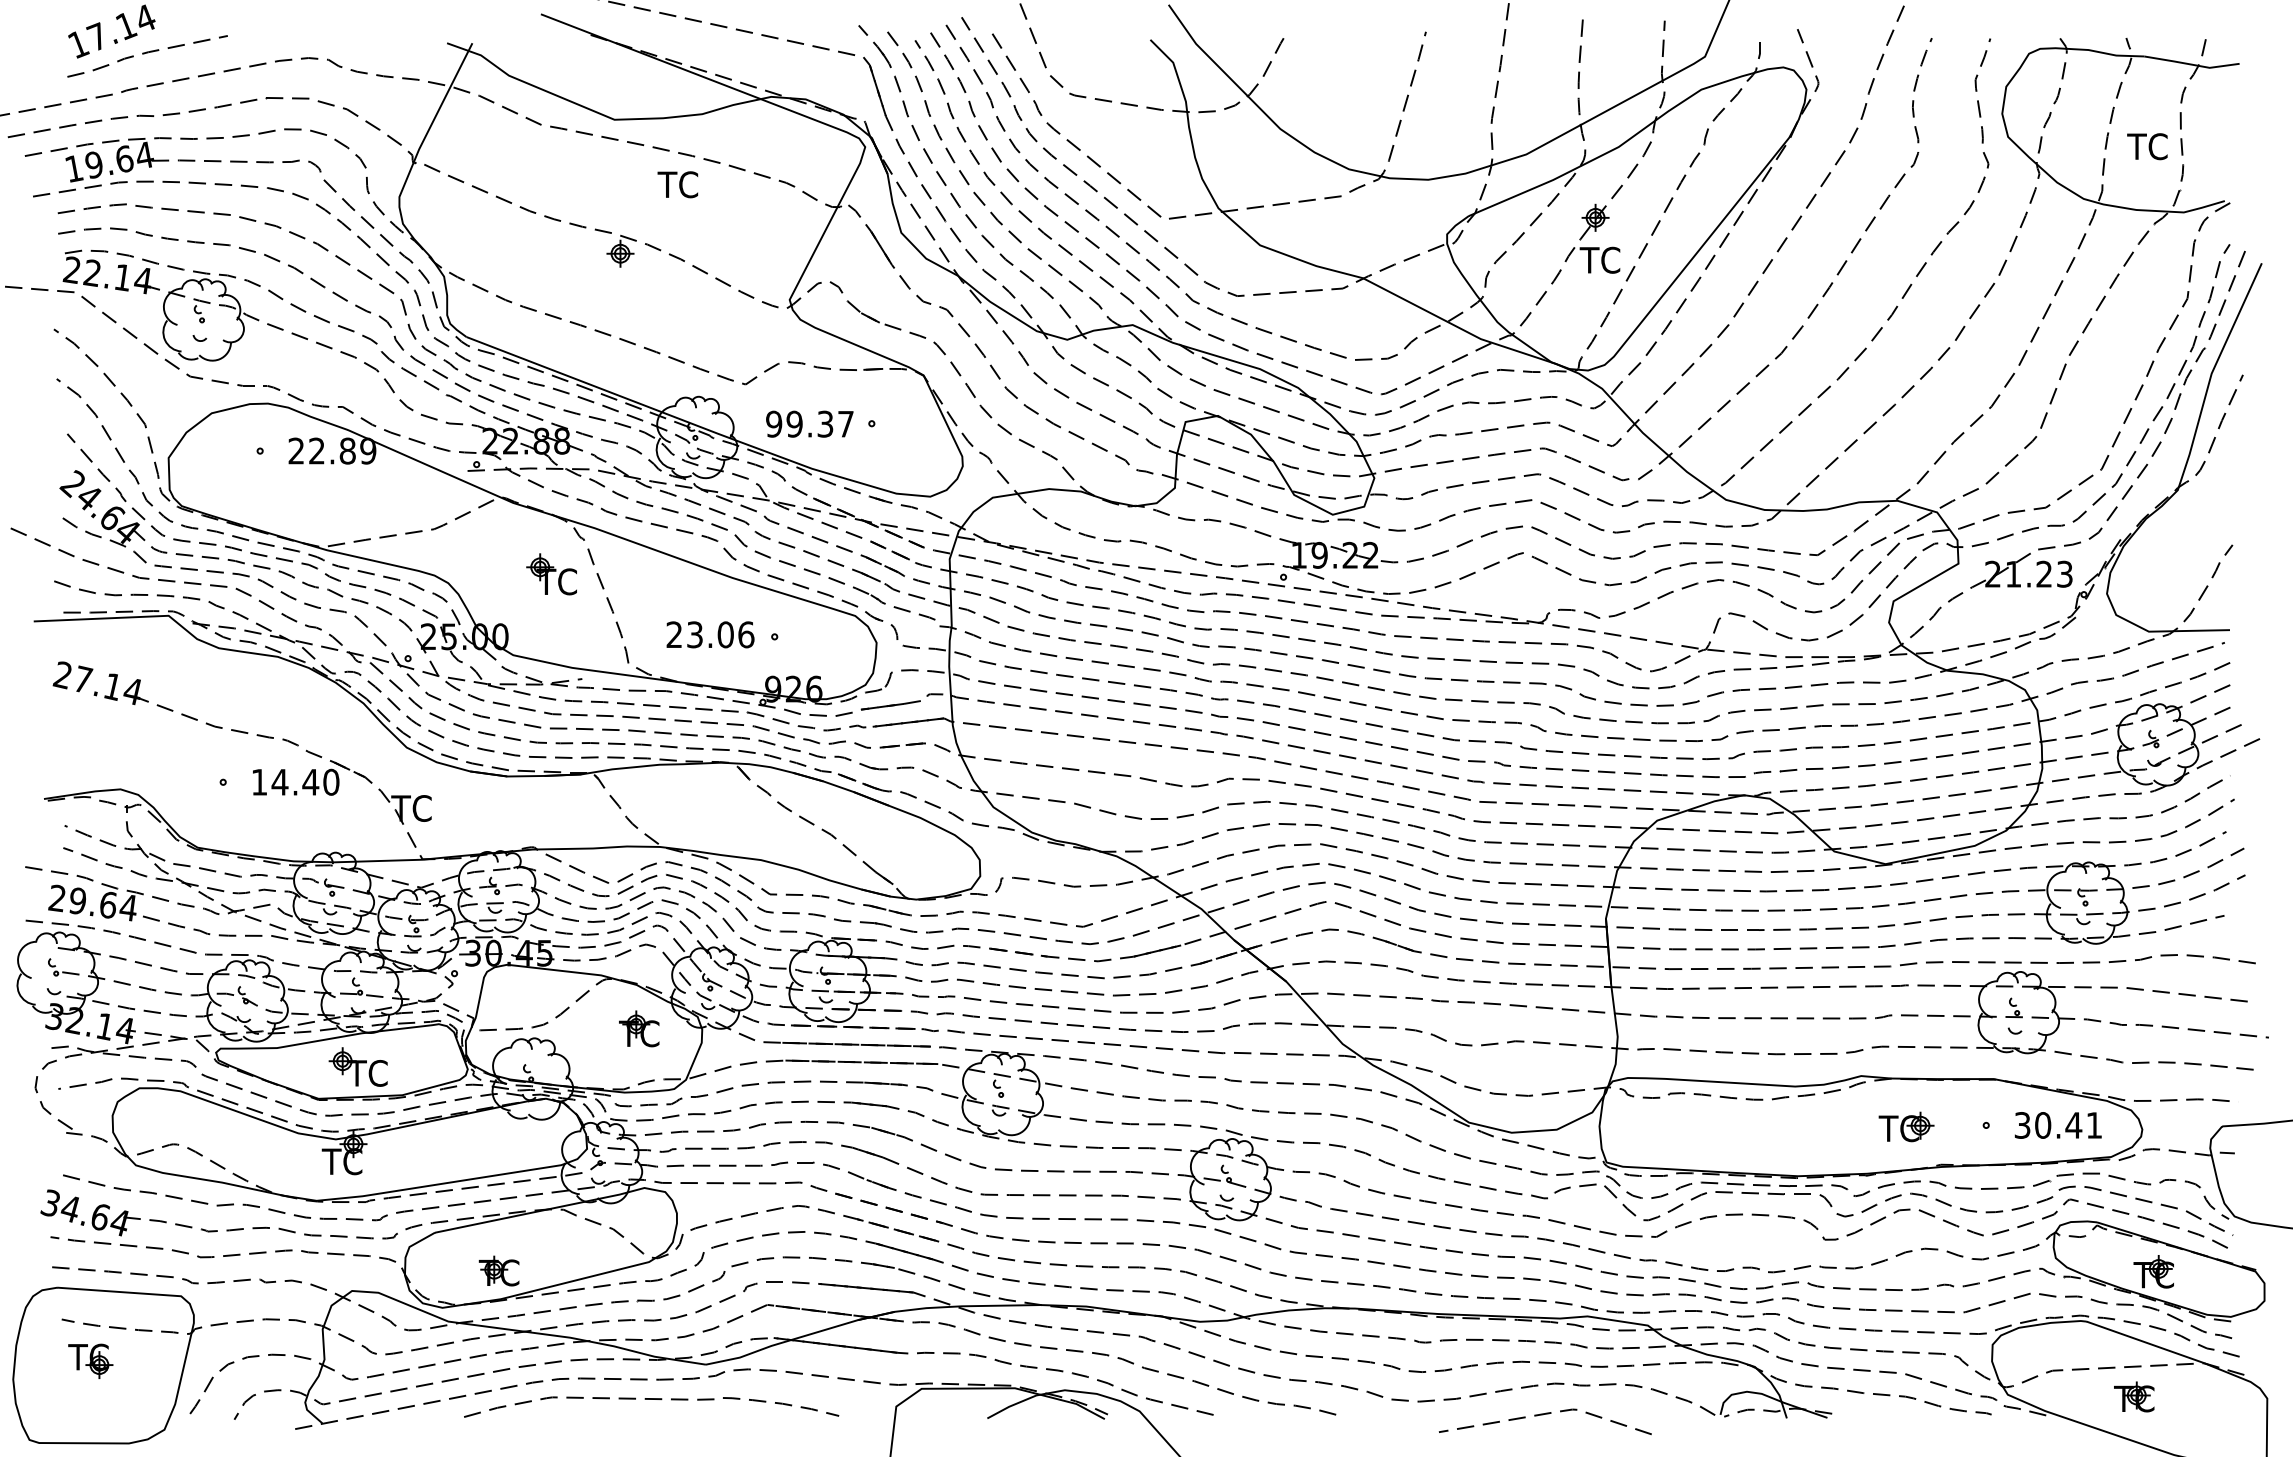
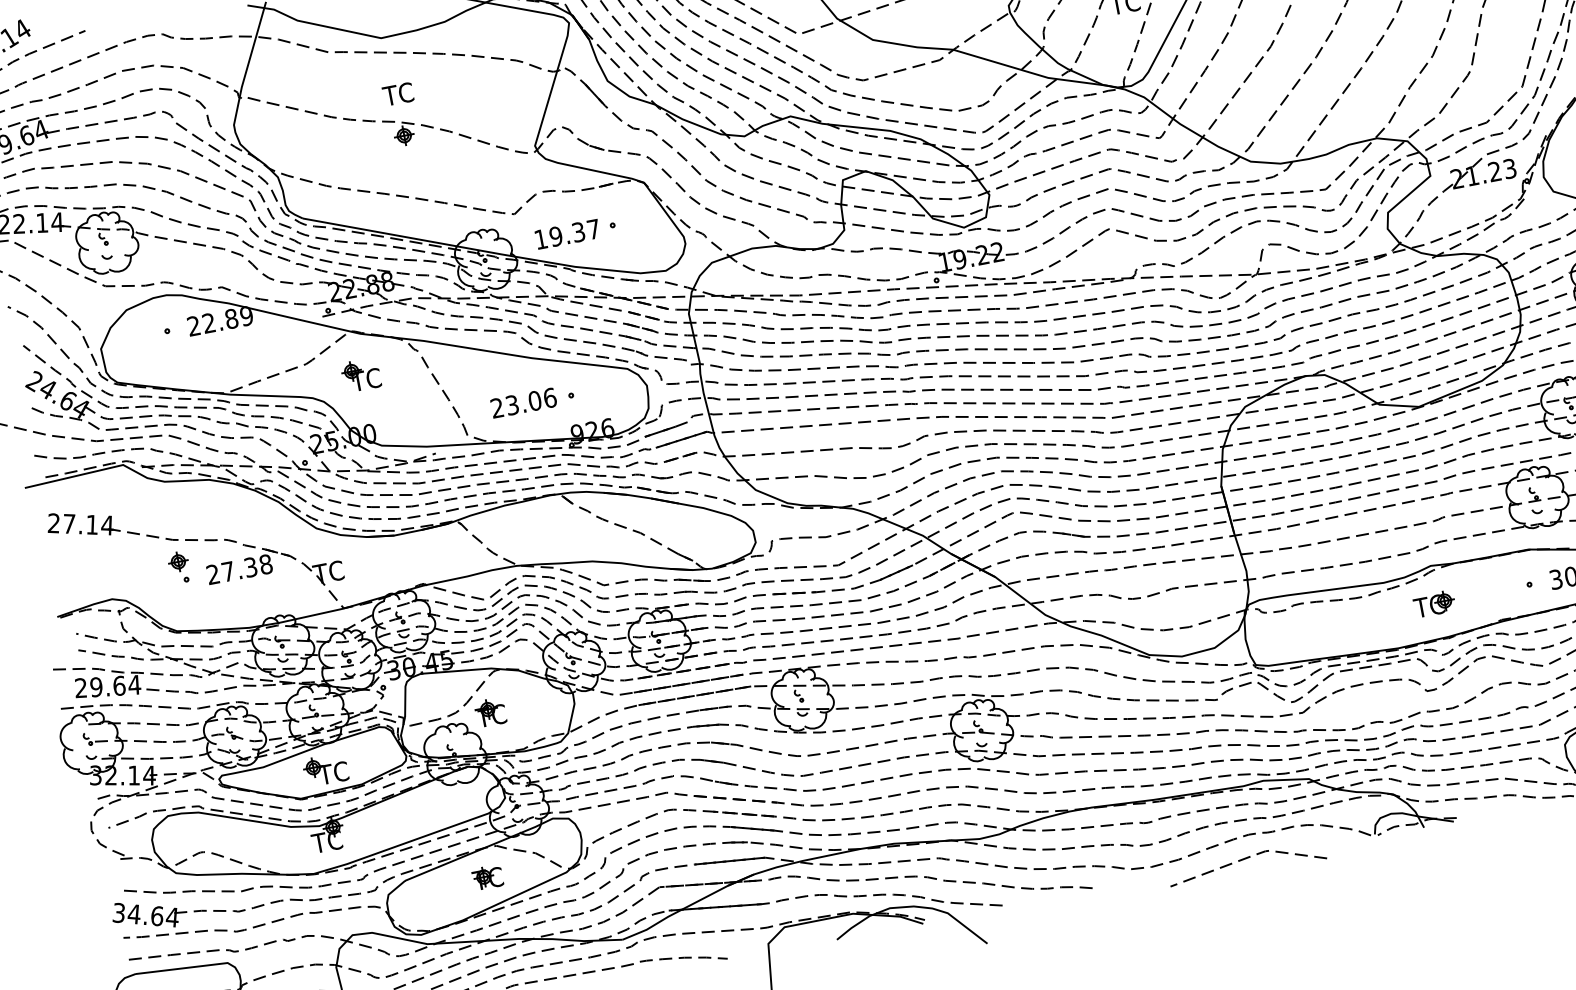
text: (677, 184) -> (397, 94), moved
text: (774, 423) -> (541, 238), 99.37 -> 19.37
part: (551, 574) -> (360, 375), moved
part: (216, 756) -> (178, 561), added
text: (295, 781) -> (239, 568), 14.40 -> 27.38
part: (639, 1028) -> (490, 712), moved
part: (1906, 1126) -> (1434, 603), moved
part: (498, 1270) -> (487, 877), moved

